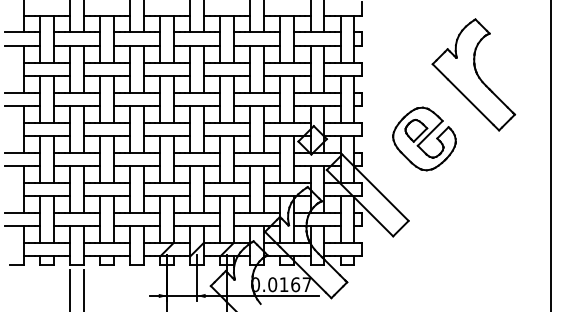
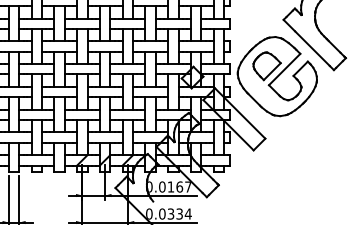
part: (424, 138) -> (277, 76), size x1.67

